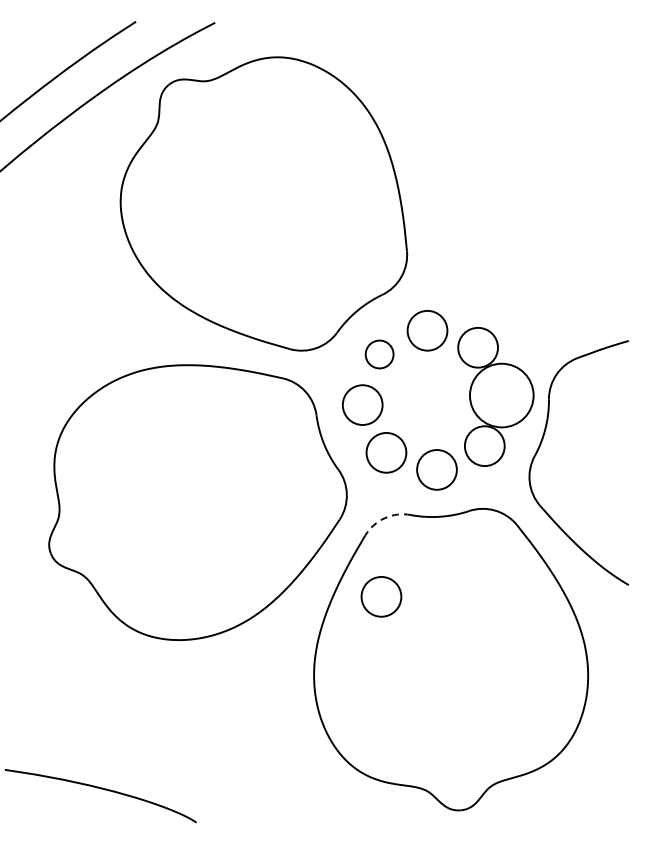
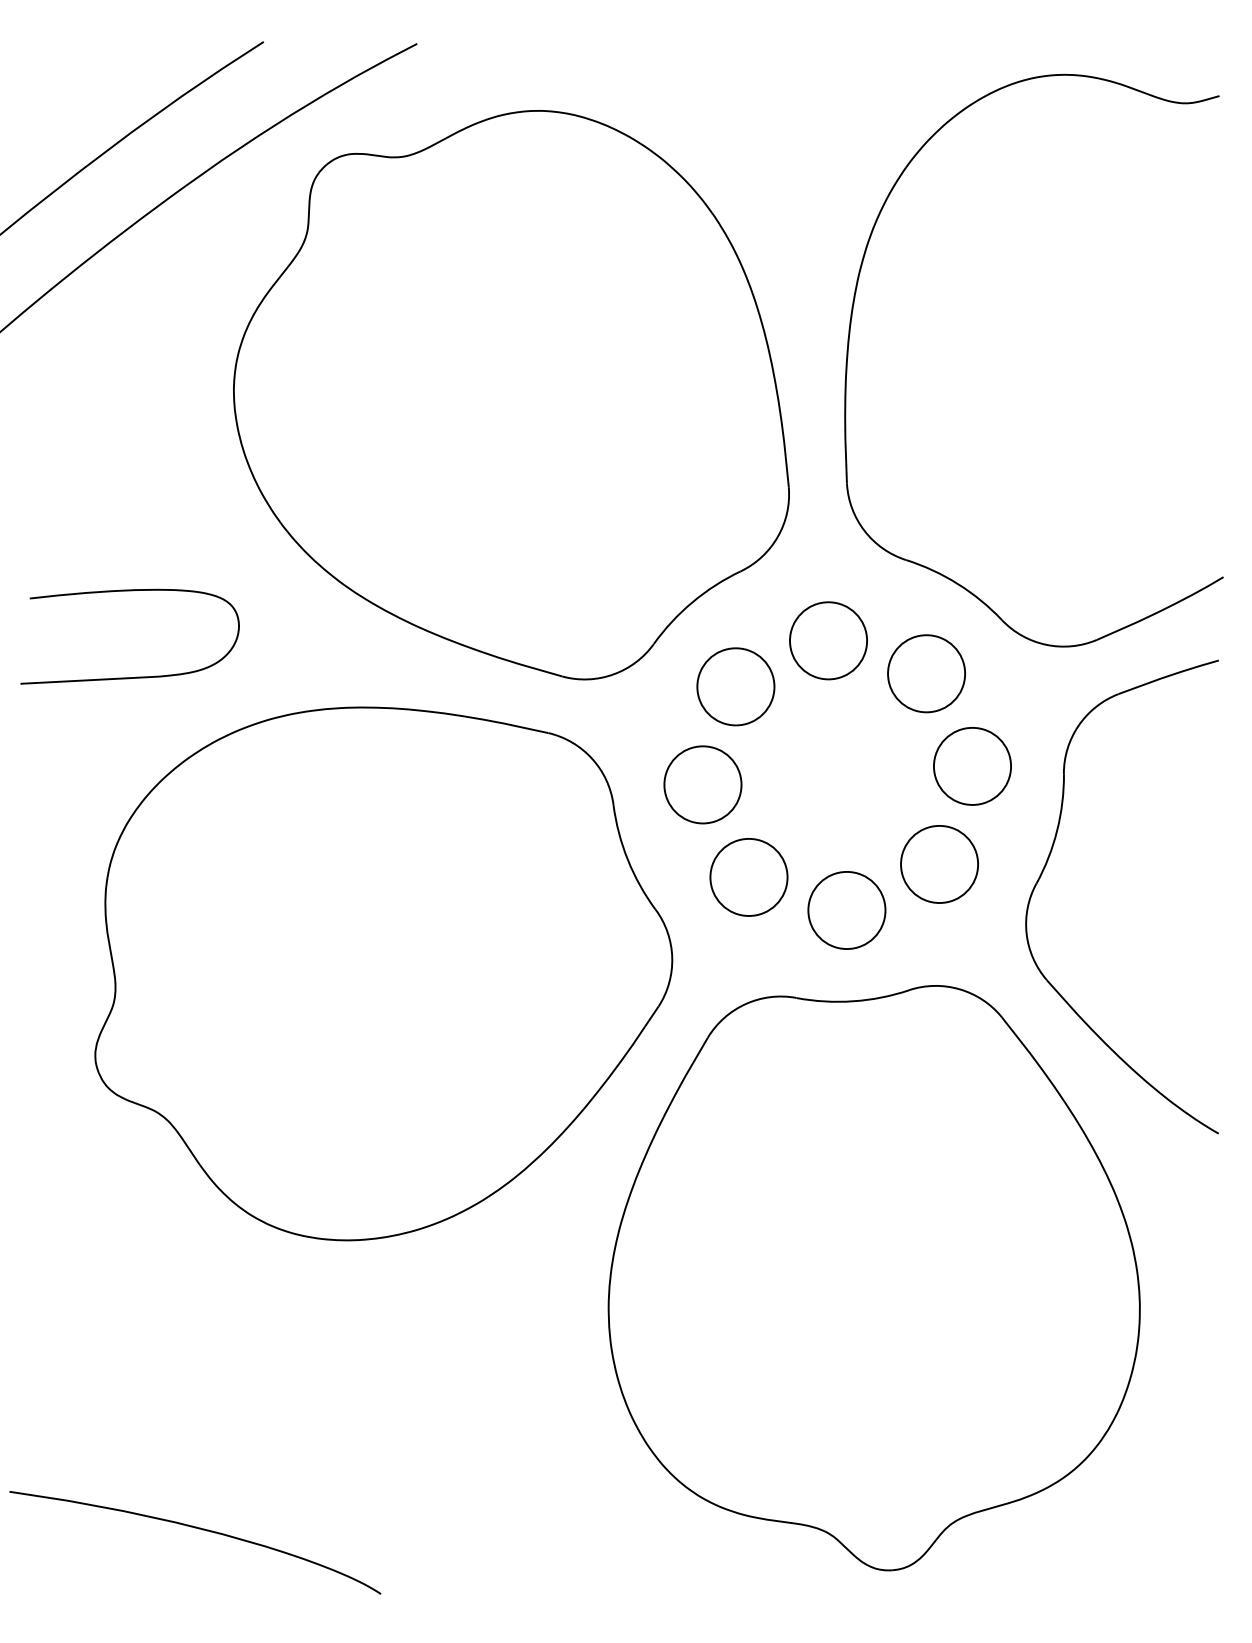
part: (439, 172) -> (851, 334), added
curve: (70, 348) -> (136, 675), added
circle: (379, 354) -> (735, 686), size x1.43
circle: (501, 395) -> (971, 766), size x0.62
arc: (384, 518) -> (745, 1004), dashed -> solid
circle: (381, 596) -> (739, 1155), removed

